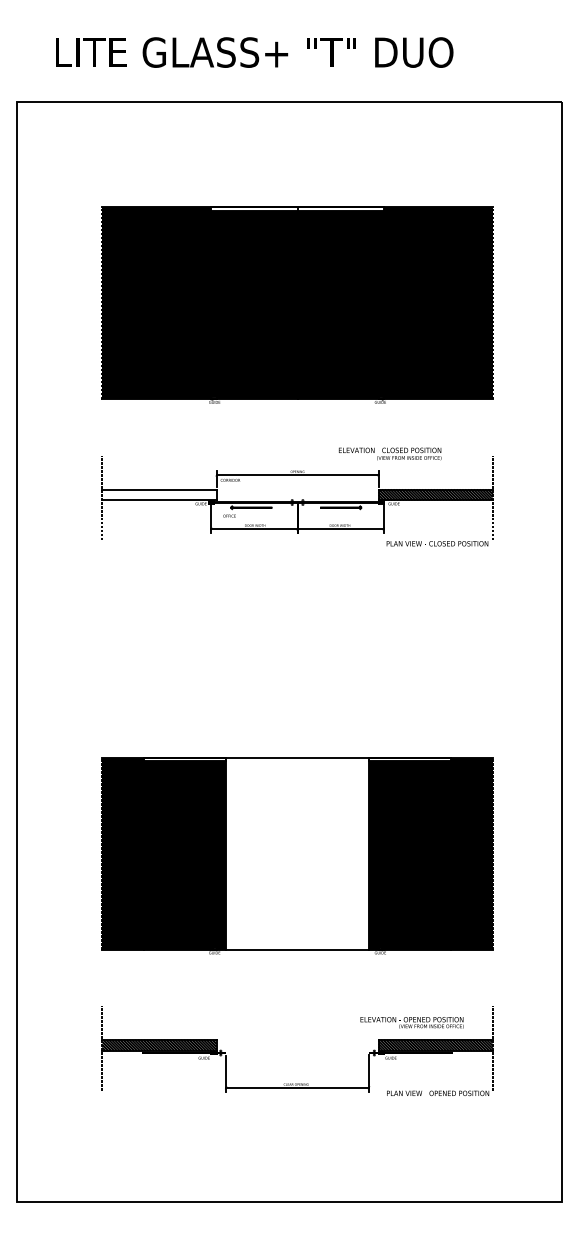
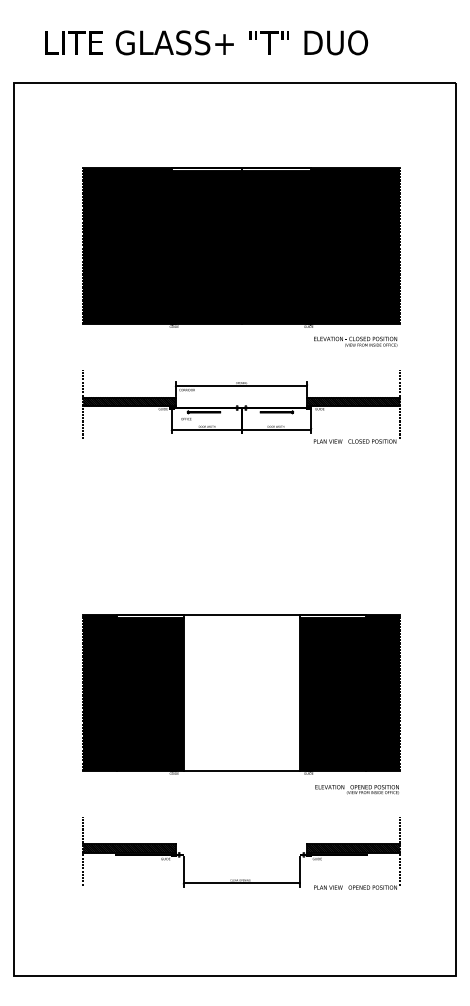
text: (390, 453) -> (355, 341), moved
hatch: (159, 494) -> (129, 401), added
text: (411, 1022) -> (356, 789), moved

